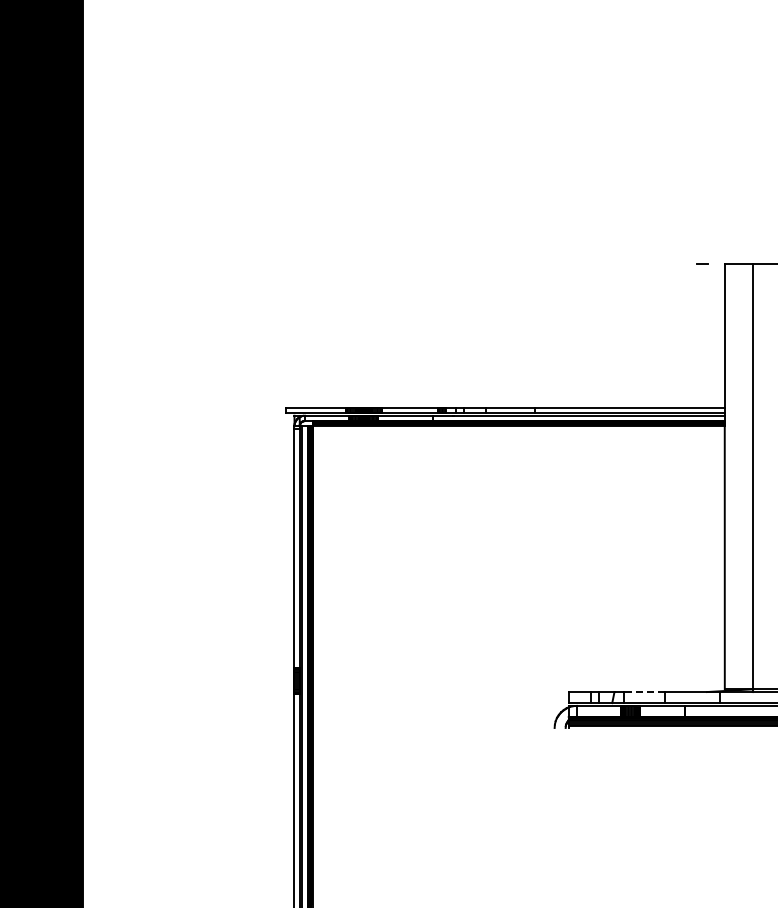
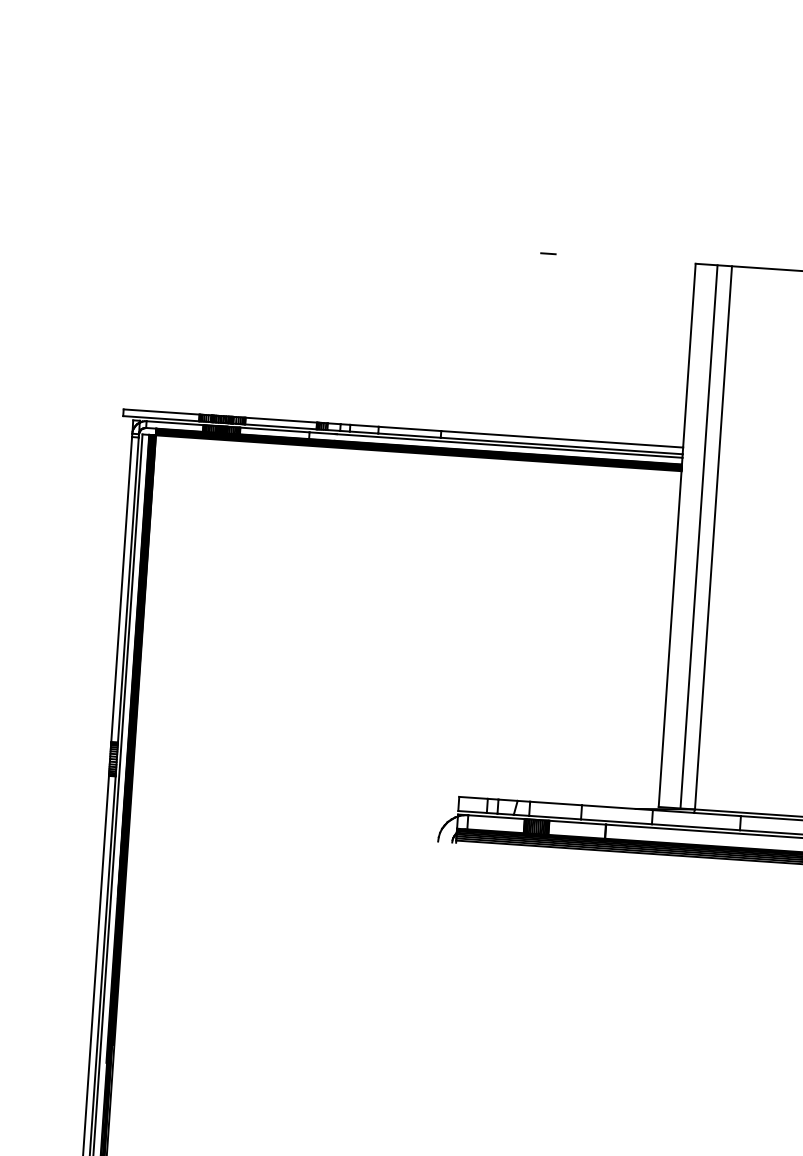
line: (702, 263) -> (548, 253), moved
line: (741, 476) -> (698, 536), added
line: (644, 692) -> (555, 804), dashed -> solid

